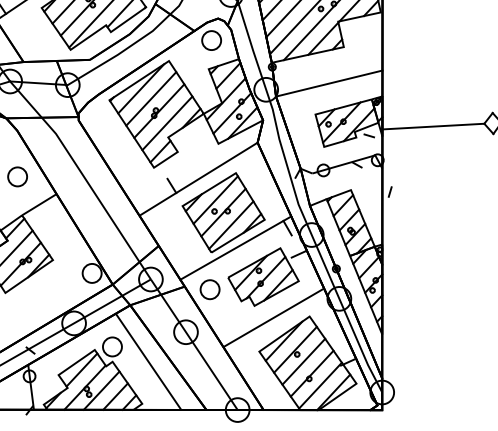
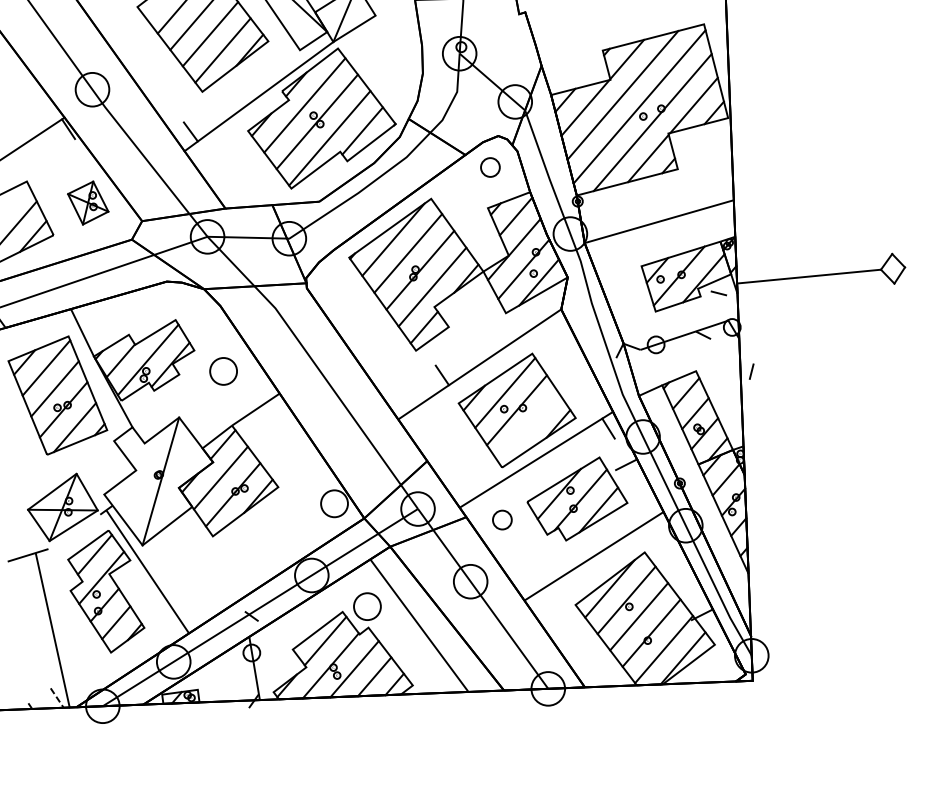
part: (211, 40) -> (490, 167), size x0.7
line: (231, 225) -> (528, 427), removed
part: (210, 289) -> (502, 519), size x0.7

